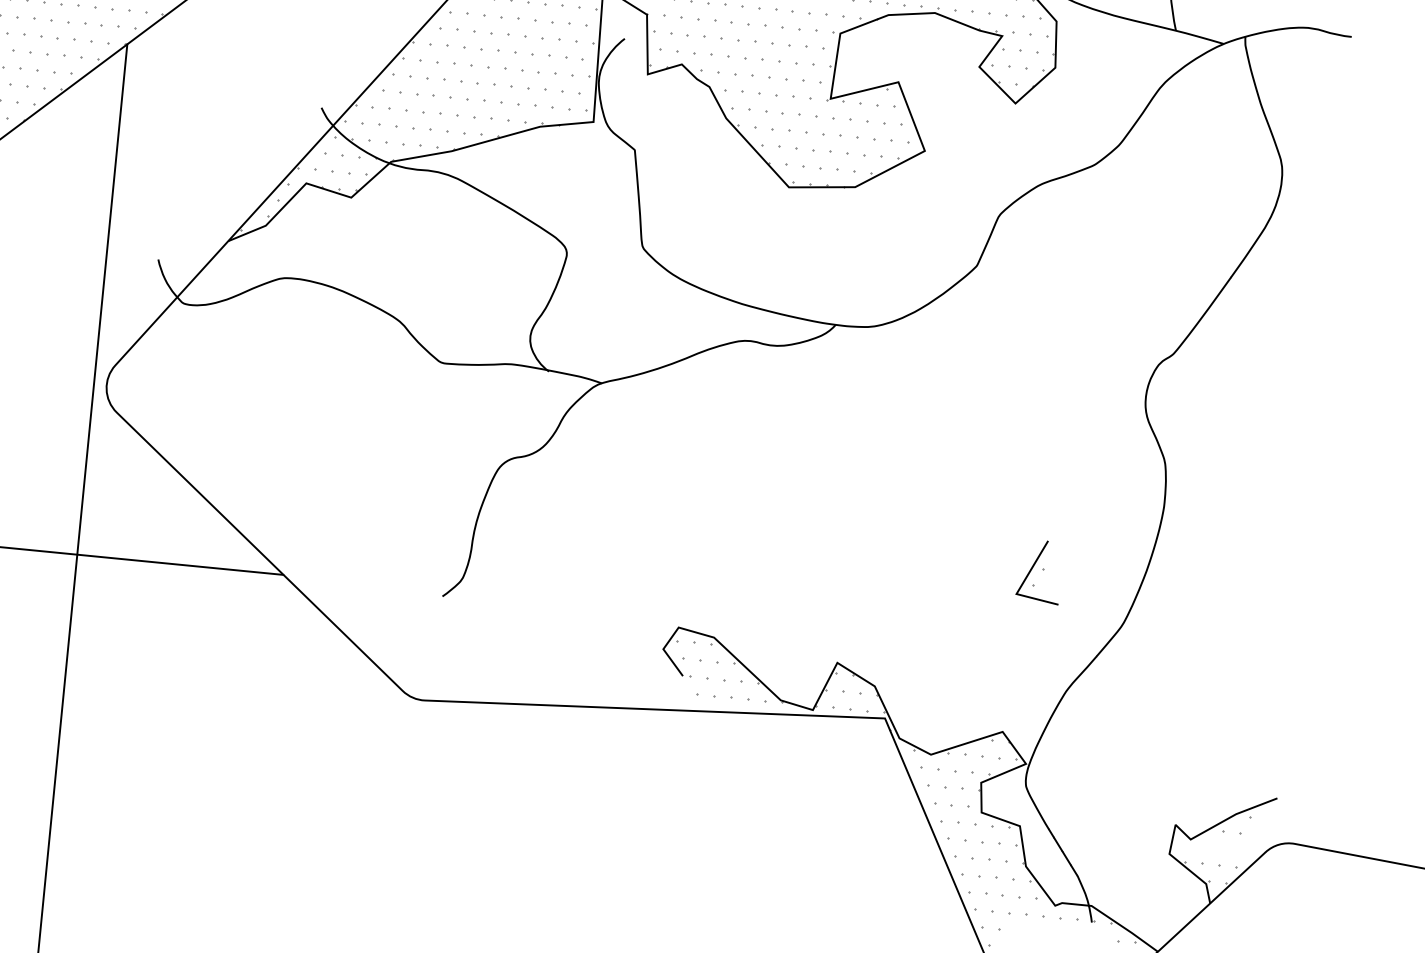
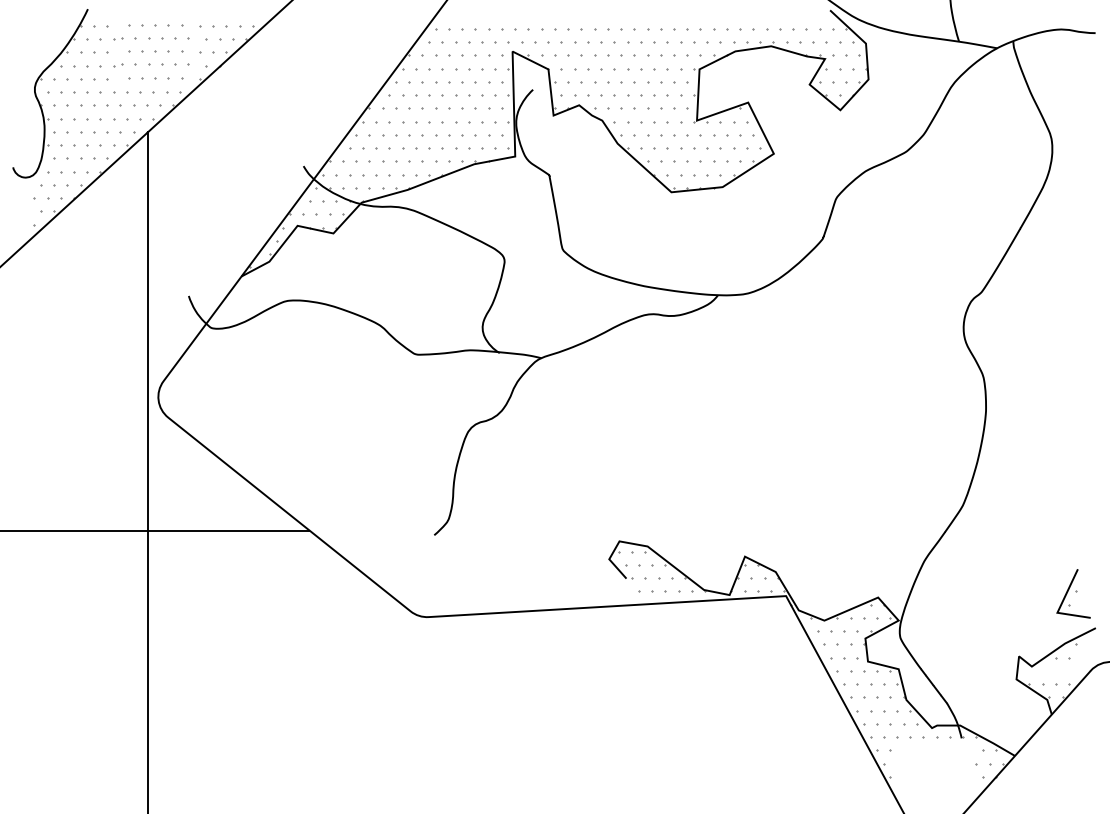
part: (1039, 571) -> (1073, 593), moved

